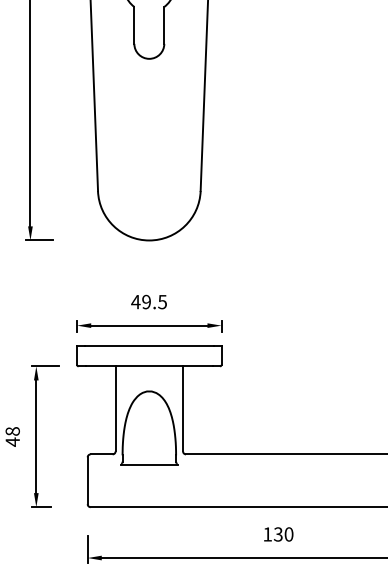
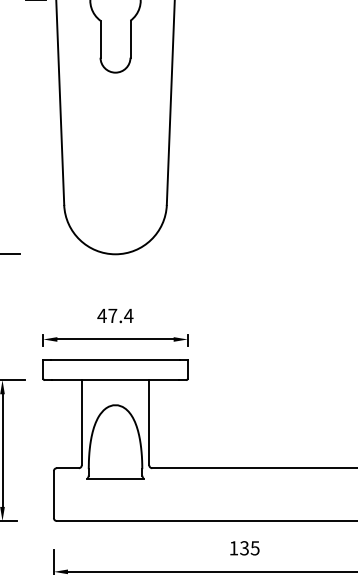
text: (154, 301) -> (120, 315), 49.5 -> 47.4
text: (288, 534) -> (254, 548), 130 -> 135

